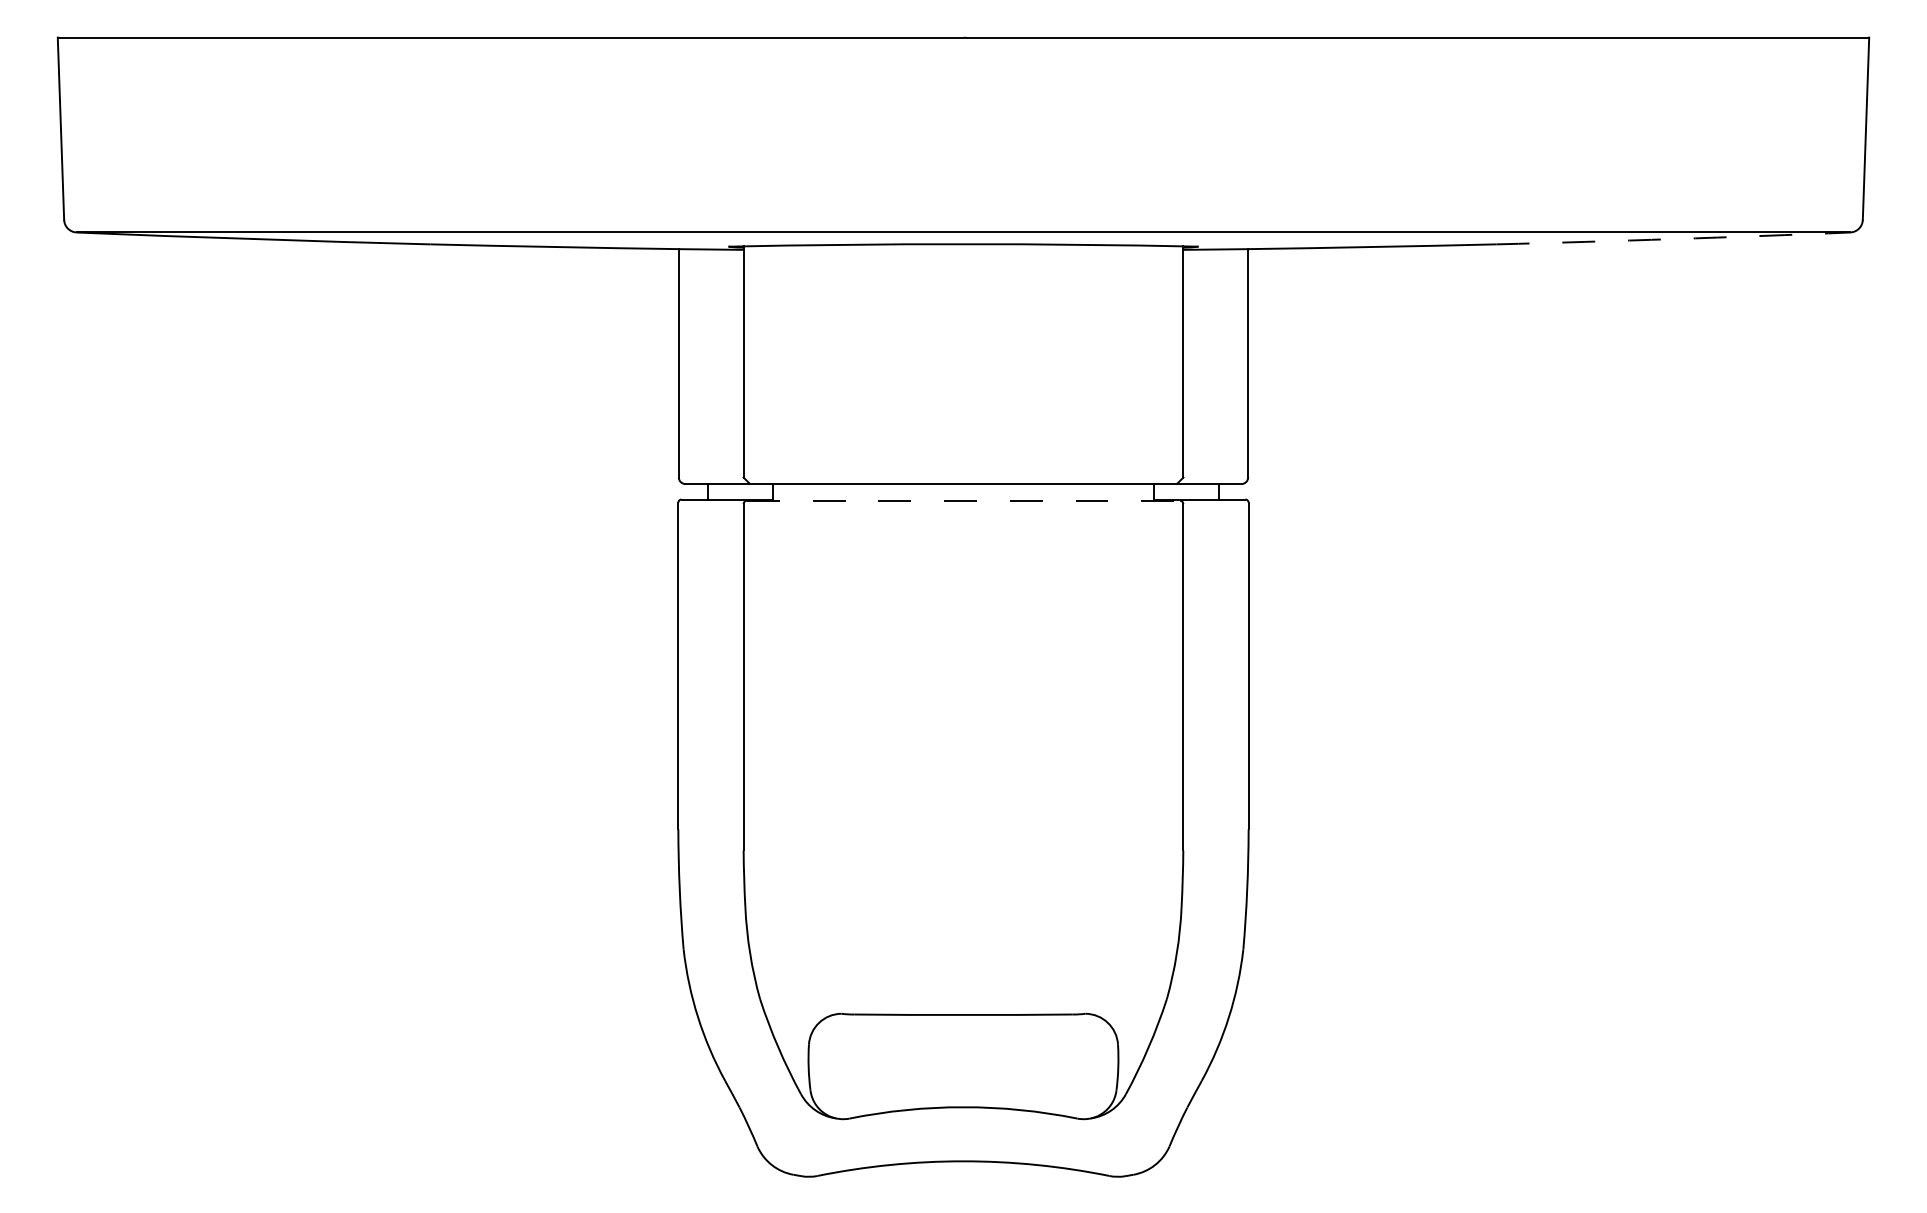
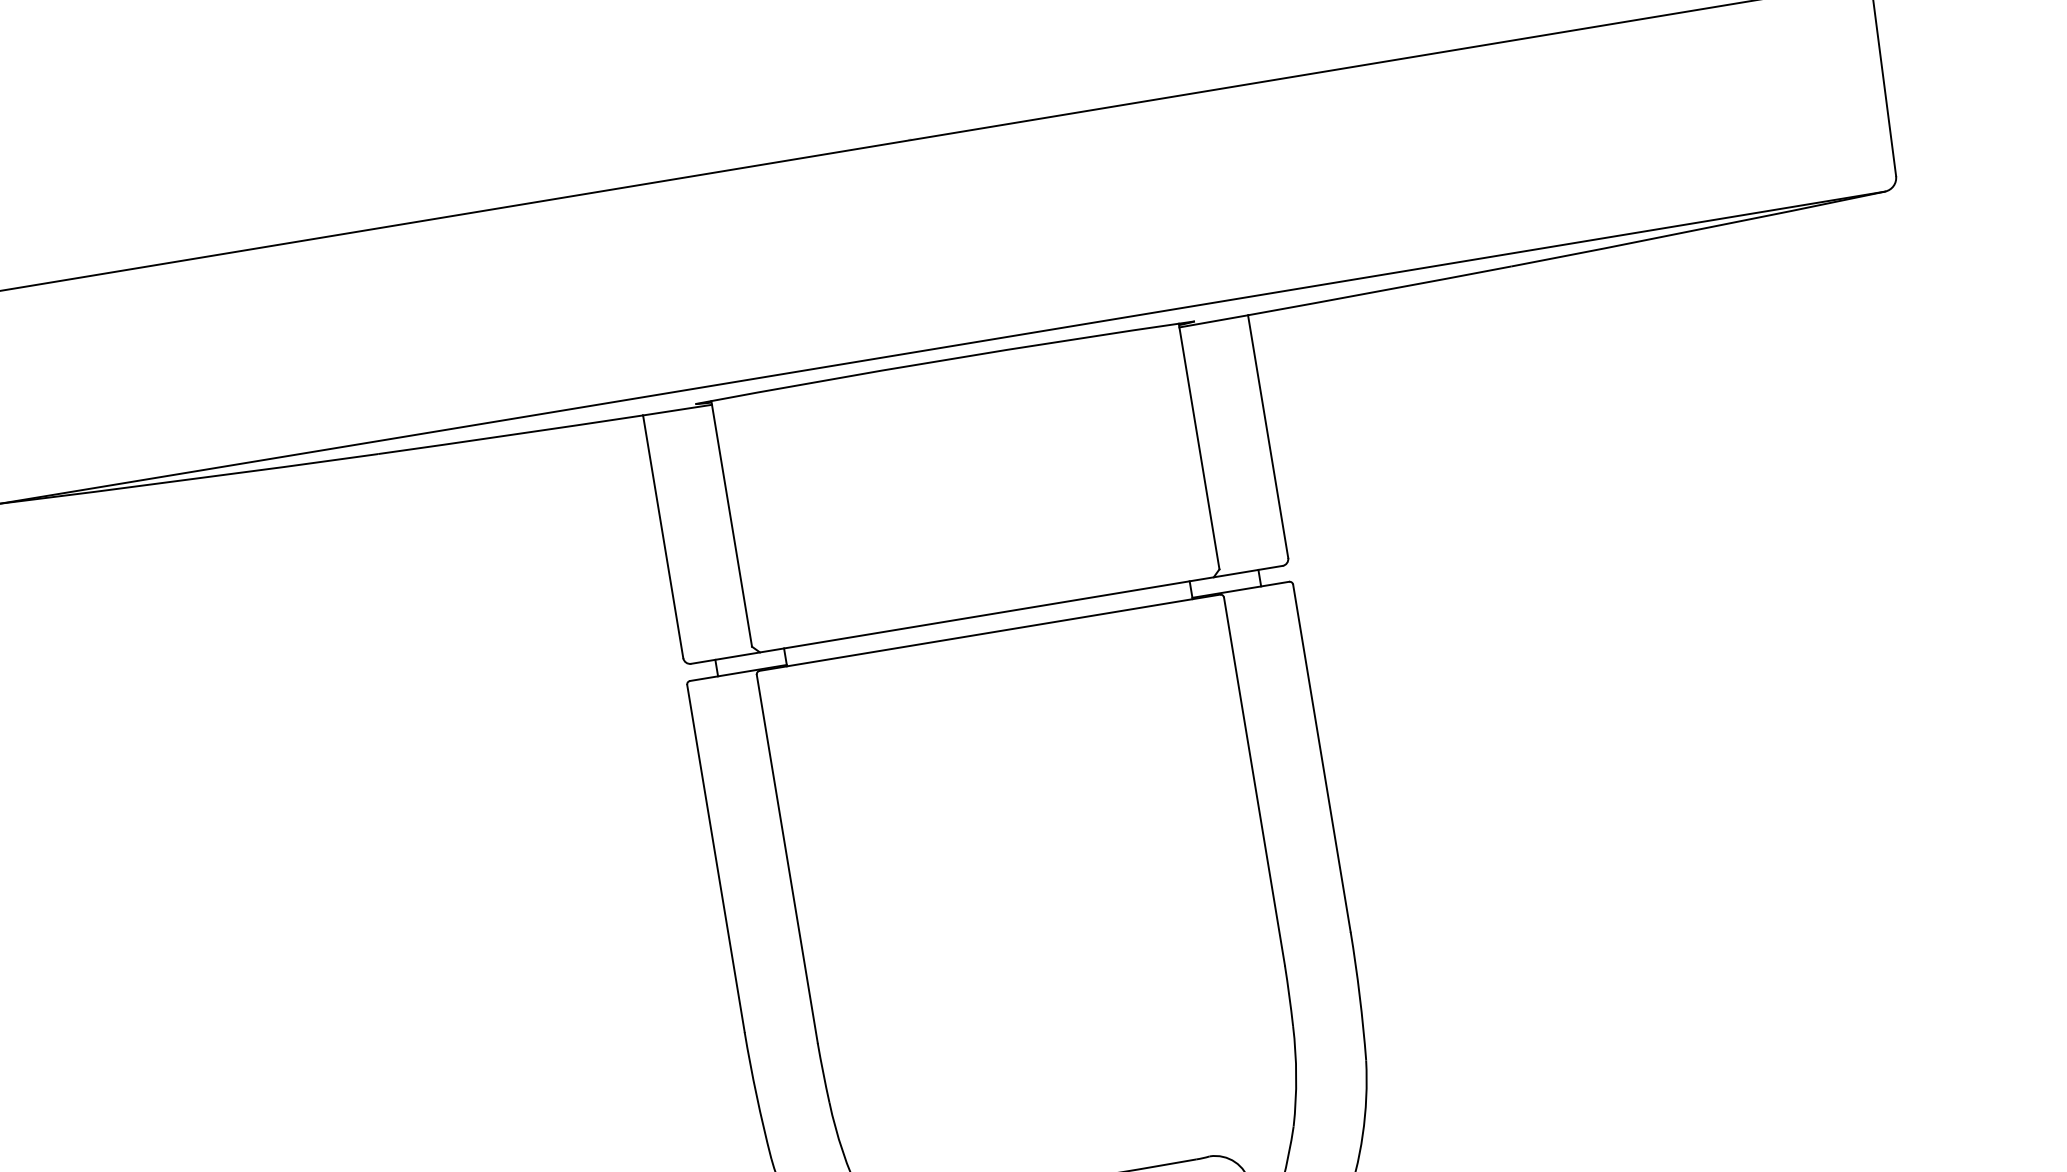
arc: (1673, 239) -> (1698, 230), dashed -> solid
line: (963, 500) -> (989, 632), dashed -> solid

